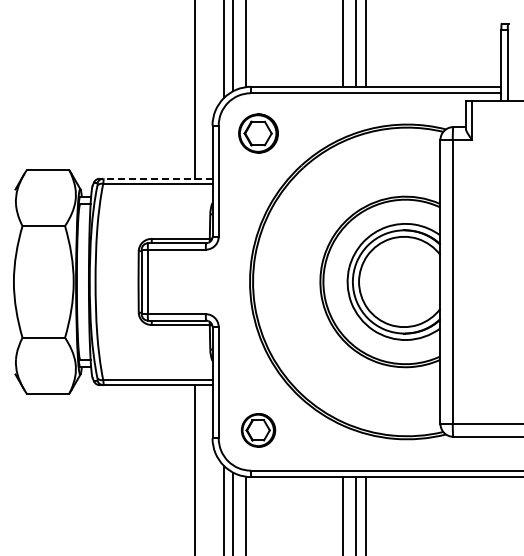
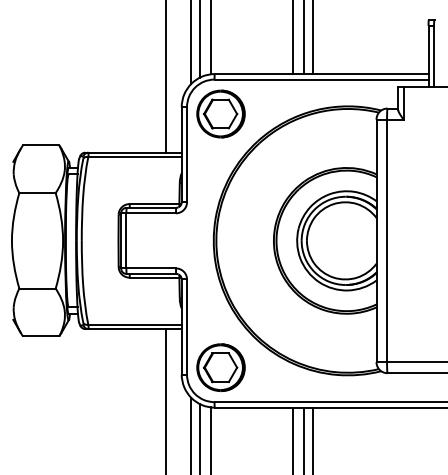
part: (258, 133) -> (221, 114), size x1.43
line: (155, 178) -> (132, 152), dashed -> solid
part: (258, 430) -> (221, 367), size x1.67

